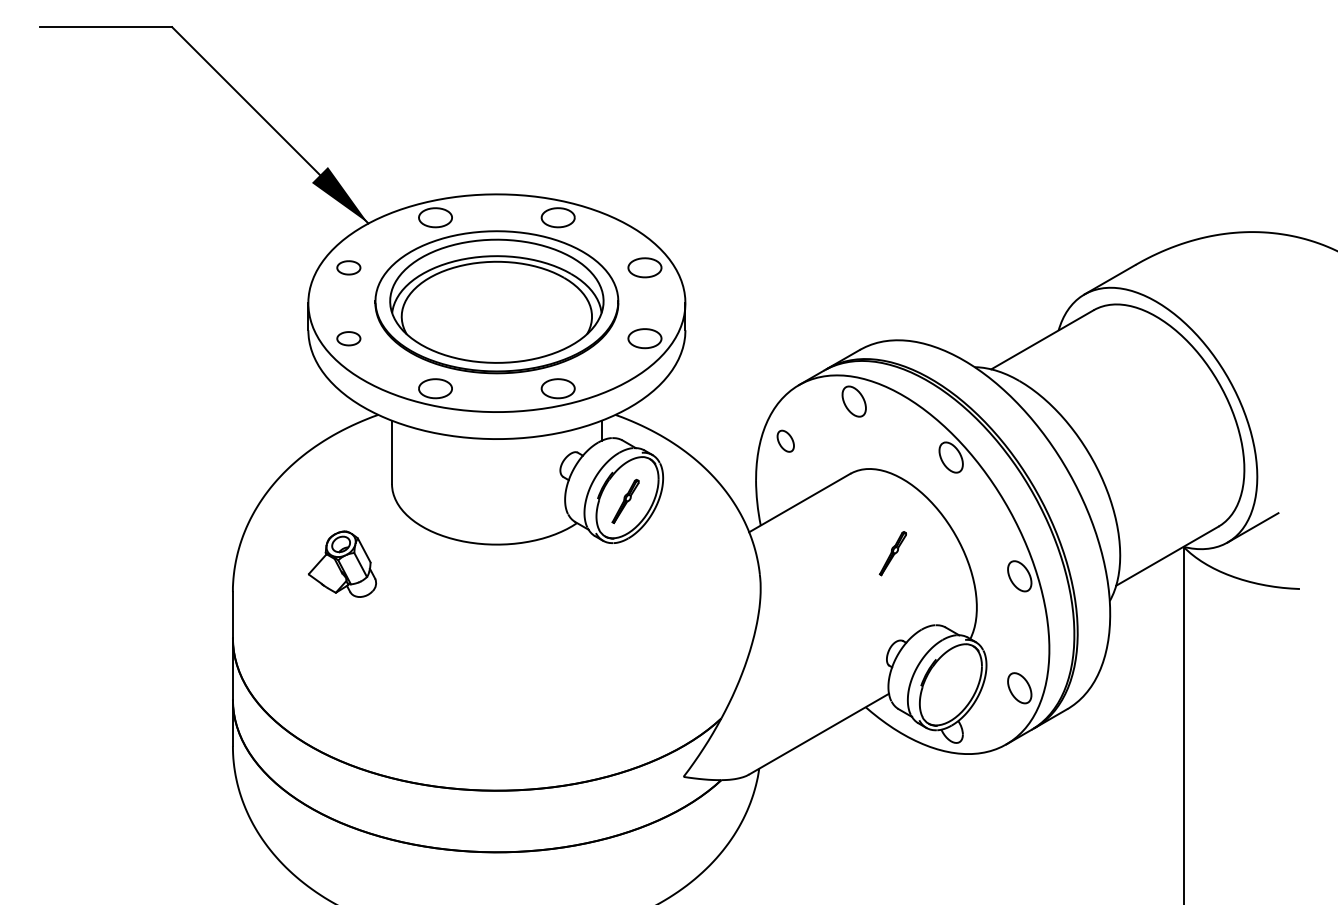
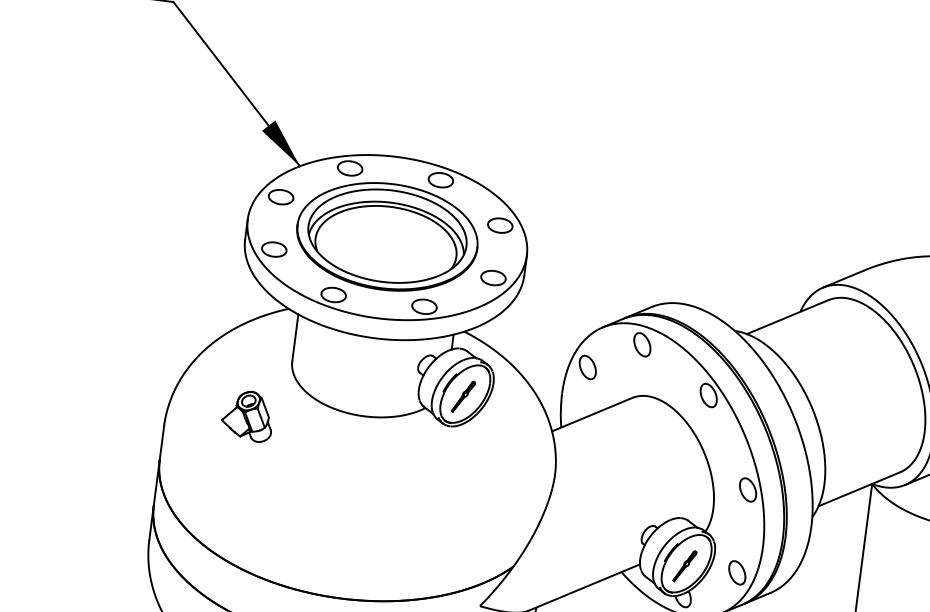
part: (348, 267) -> (280, 196), size x1.43
part: (348, 338) -> (274, 249), size x1.43
part: (785, 441) -> (587, 367), size x1.43
part: (892, 553) -> (684, 566), moved

